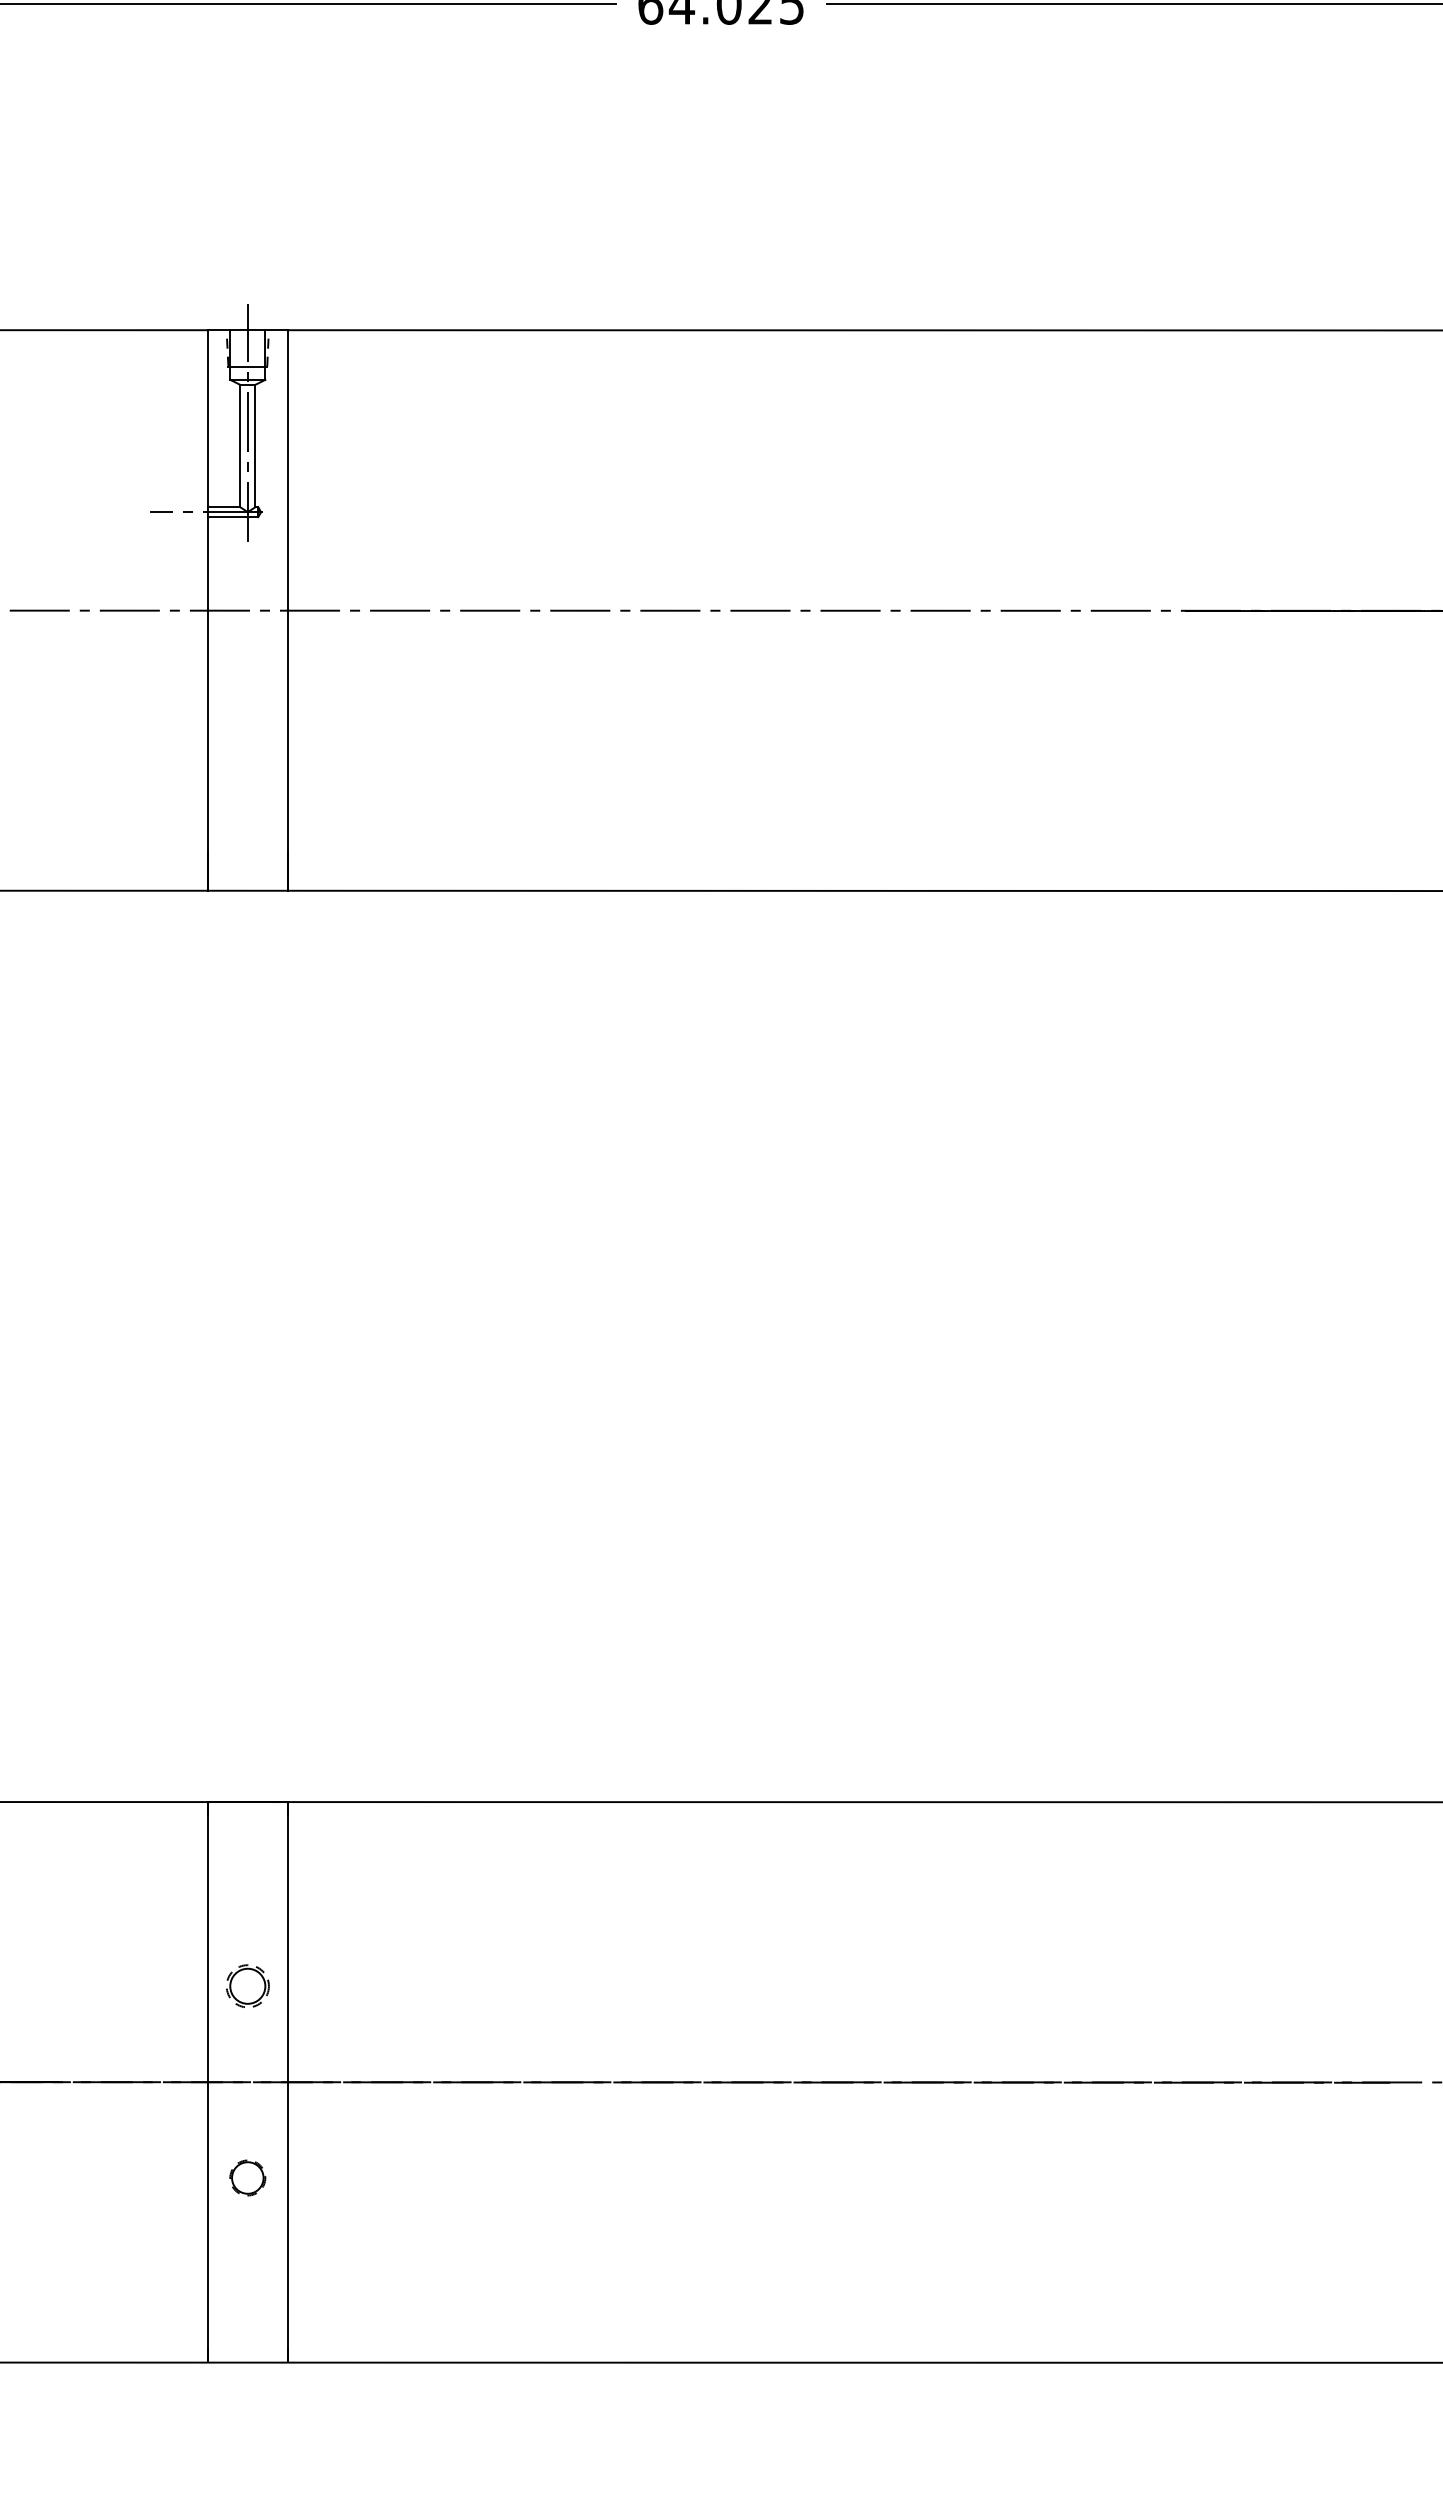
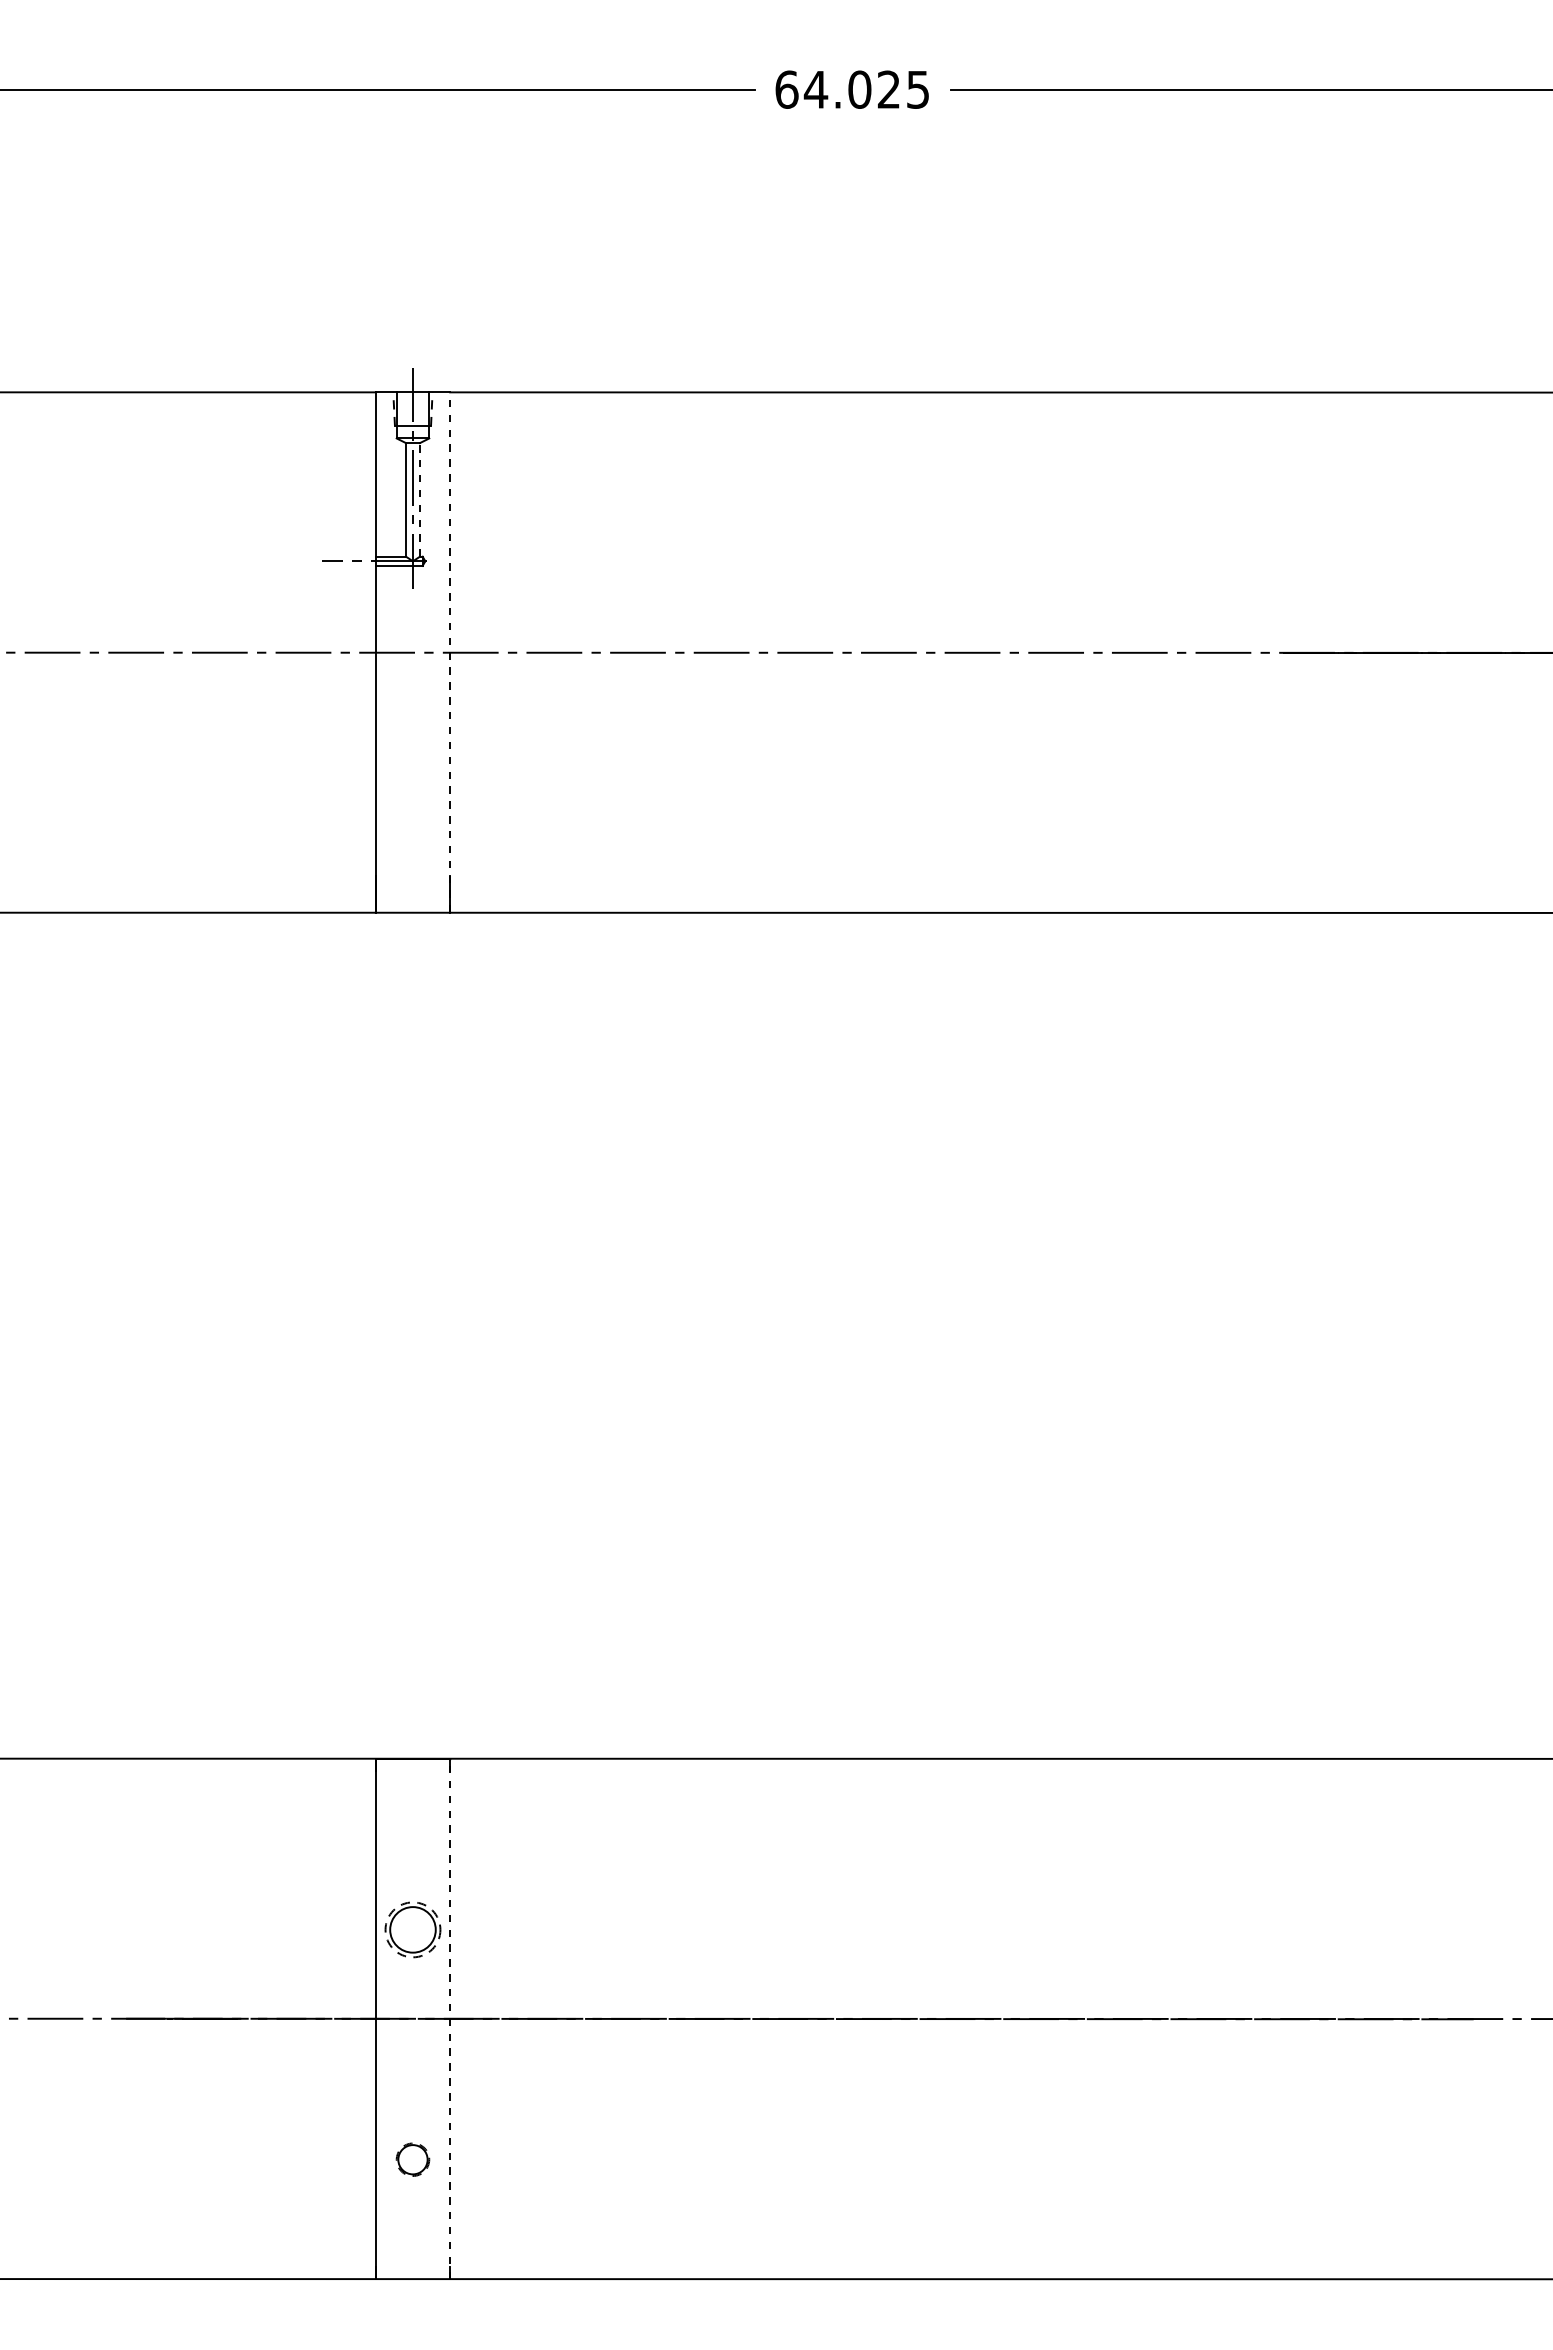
line: (254, 445) -> (419, 499), solid -> dashed
line: (288, 610) -> (450, 652), solid -> dashed
part: (247, 1986) -> (412, 1929), size x1.4
line: (288, 2081) -> (450, 2018), solid -> dashed
part: (247, 2177) -> (412, 2159), moved

